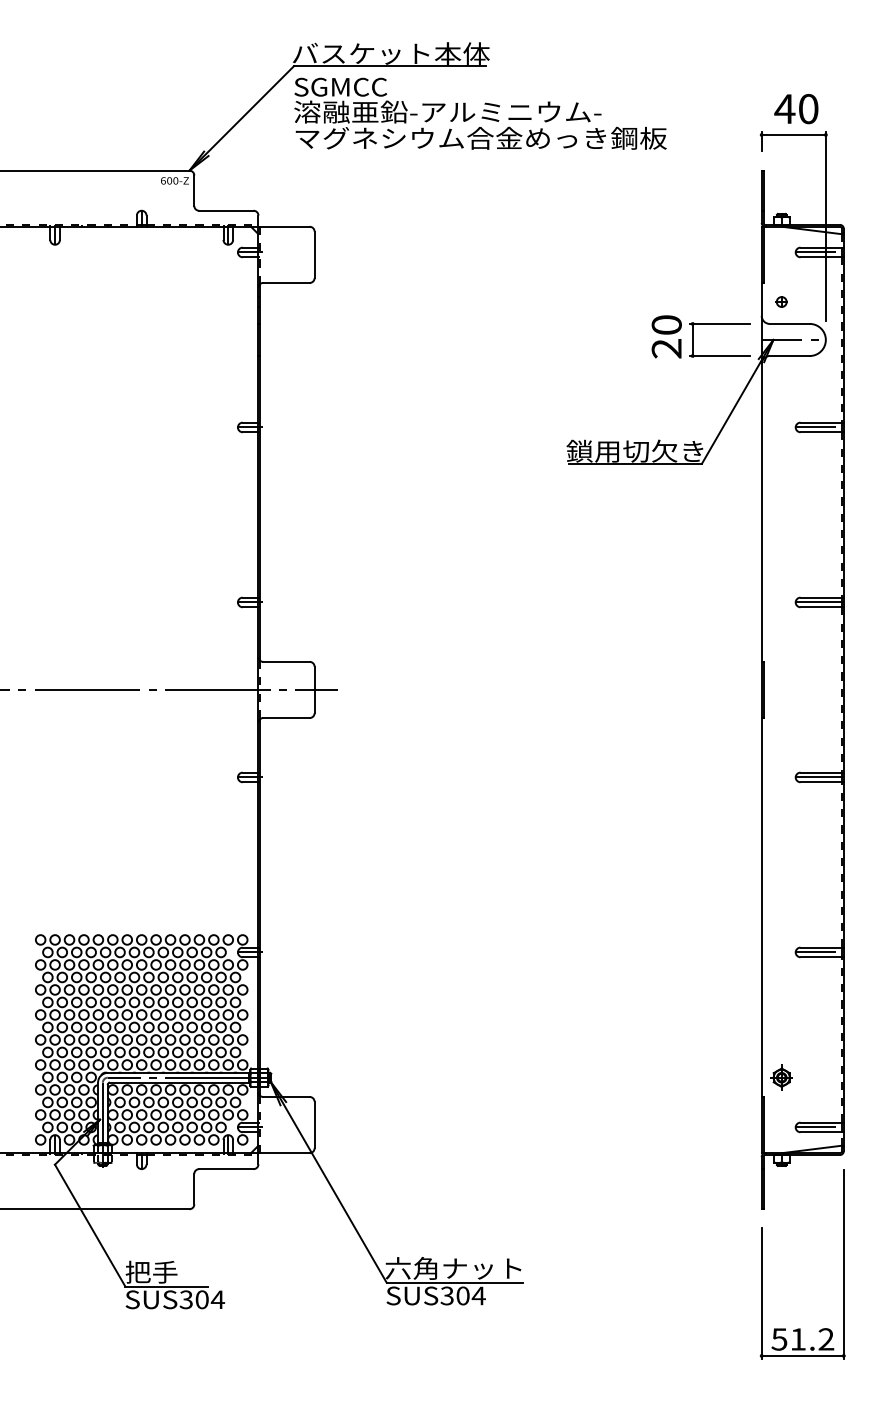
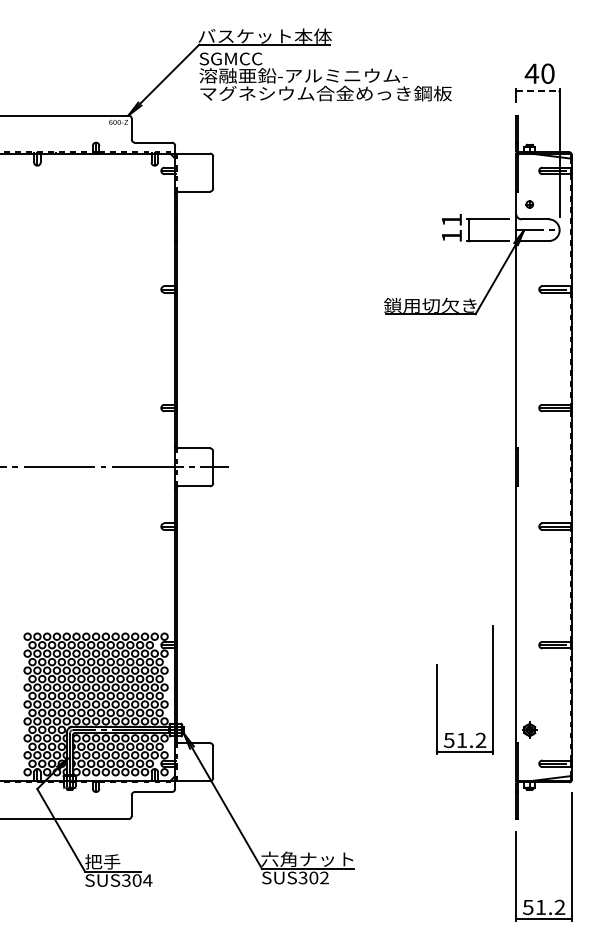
line: (793, 135) -> (537, 91), solid -> dashed
text: (666, 335) -> (451, 227), 20 -> 11
part: (645, 1017) -> (437, 689), added
text: (478, 1295) -> (324, 877), SUS304 -> SUS302

